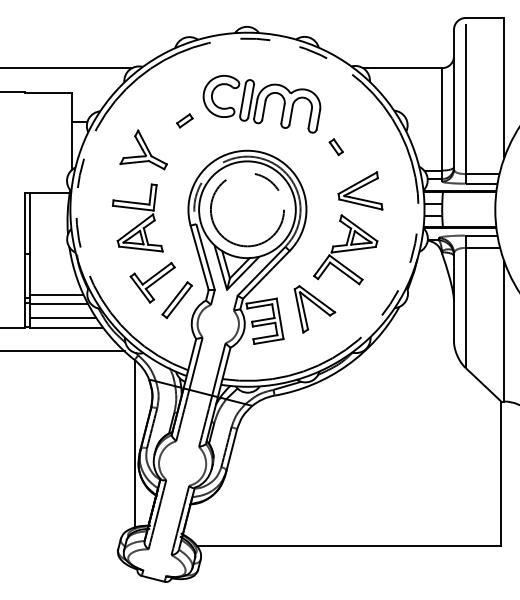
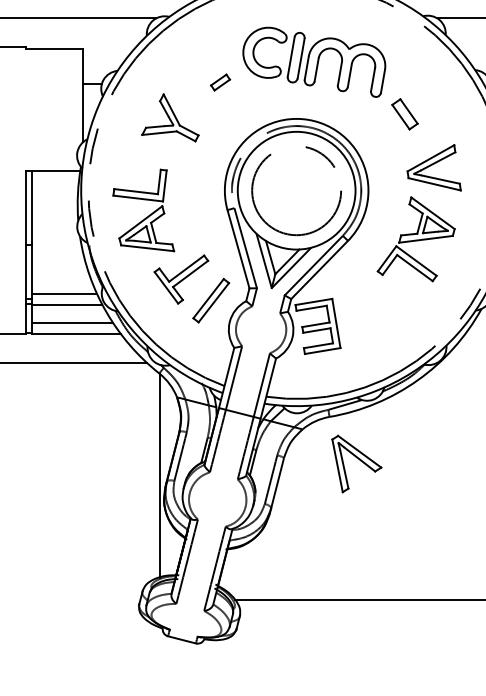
part: (335, 147) -> (403, 114), size x1.6
part: (137, 217) -> (143, 209), moved
part: (314, 309) -> (356, 464), moved

